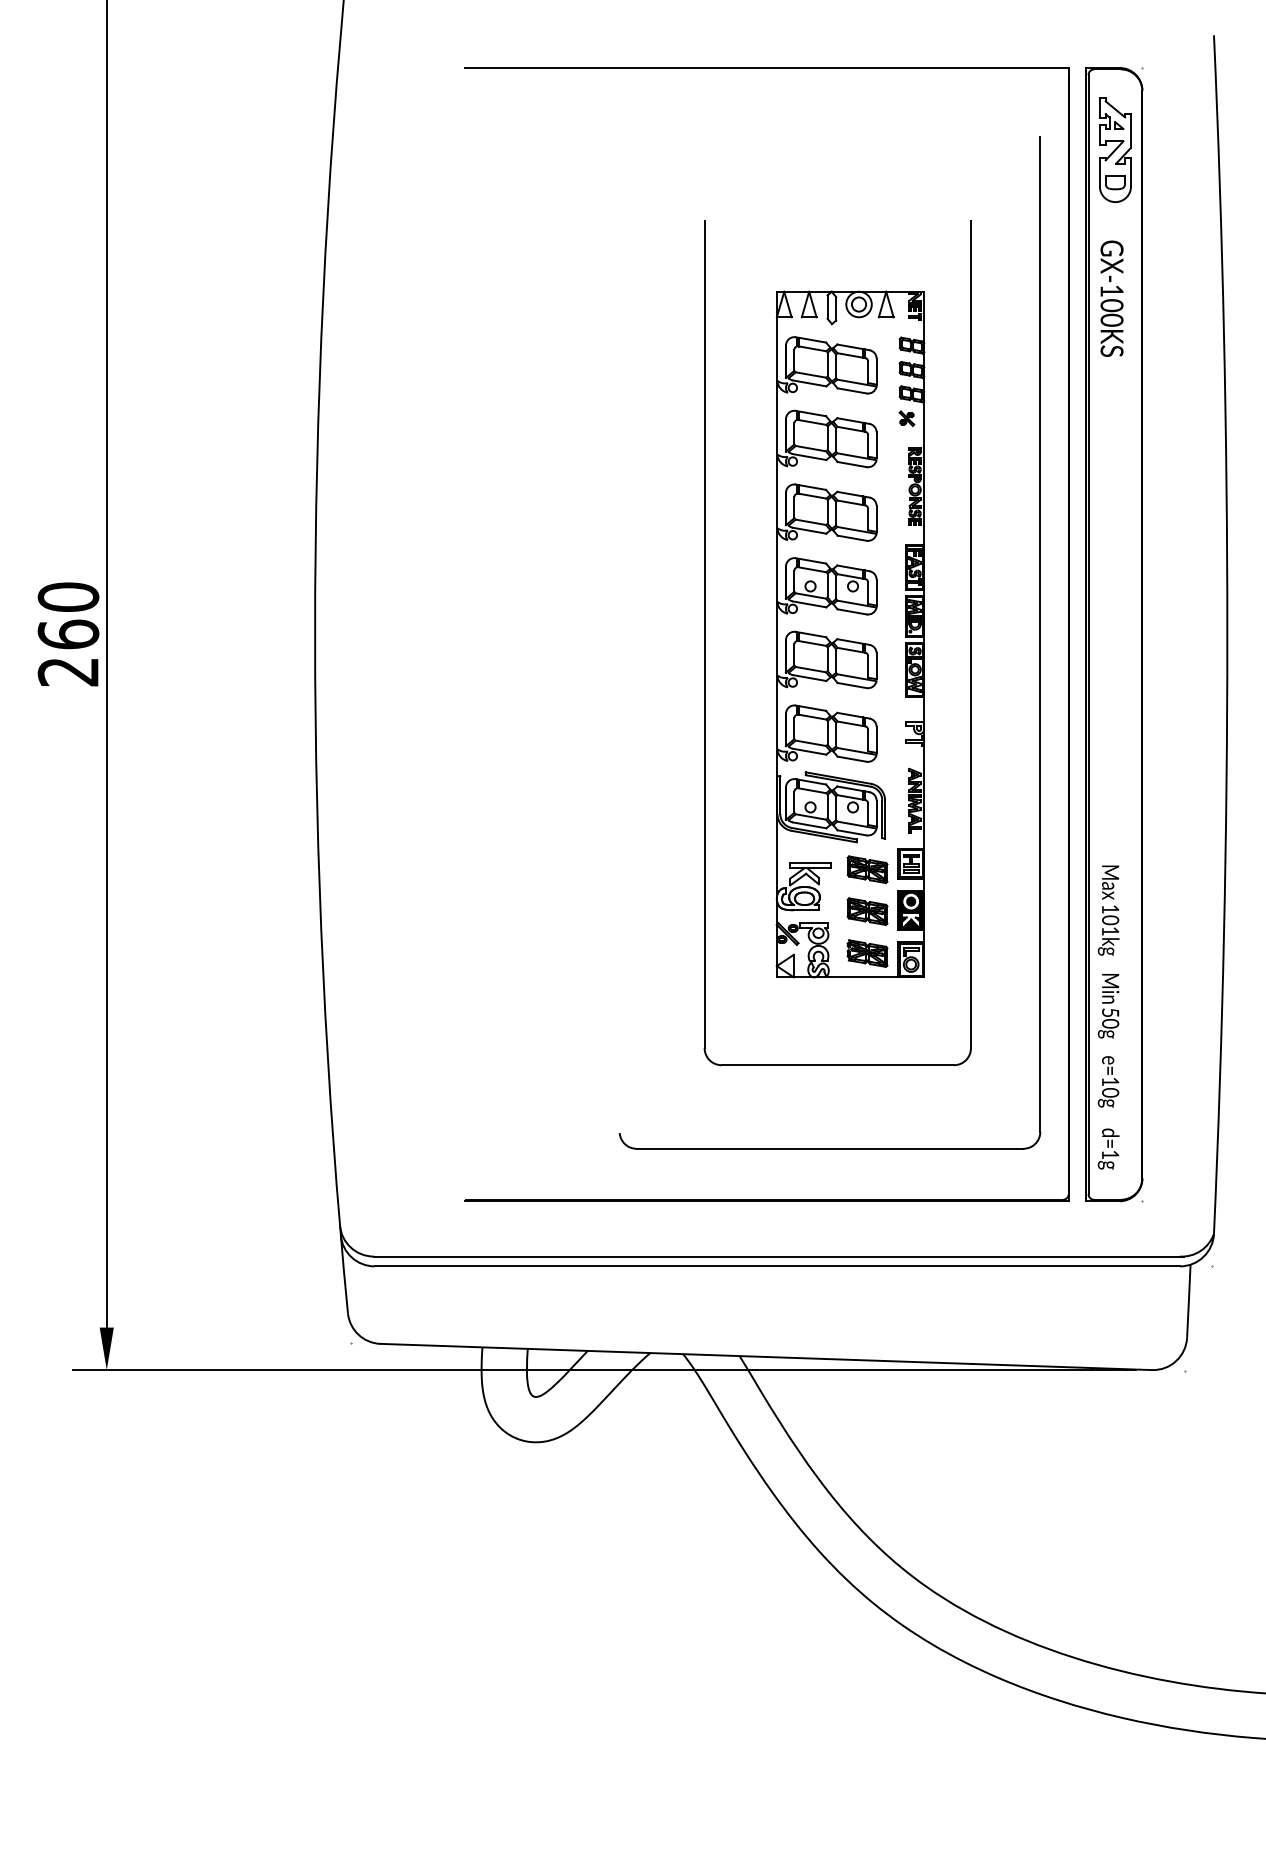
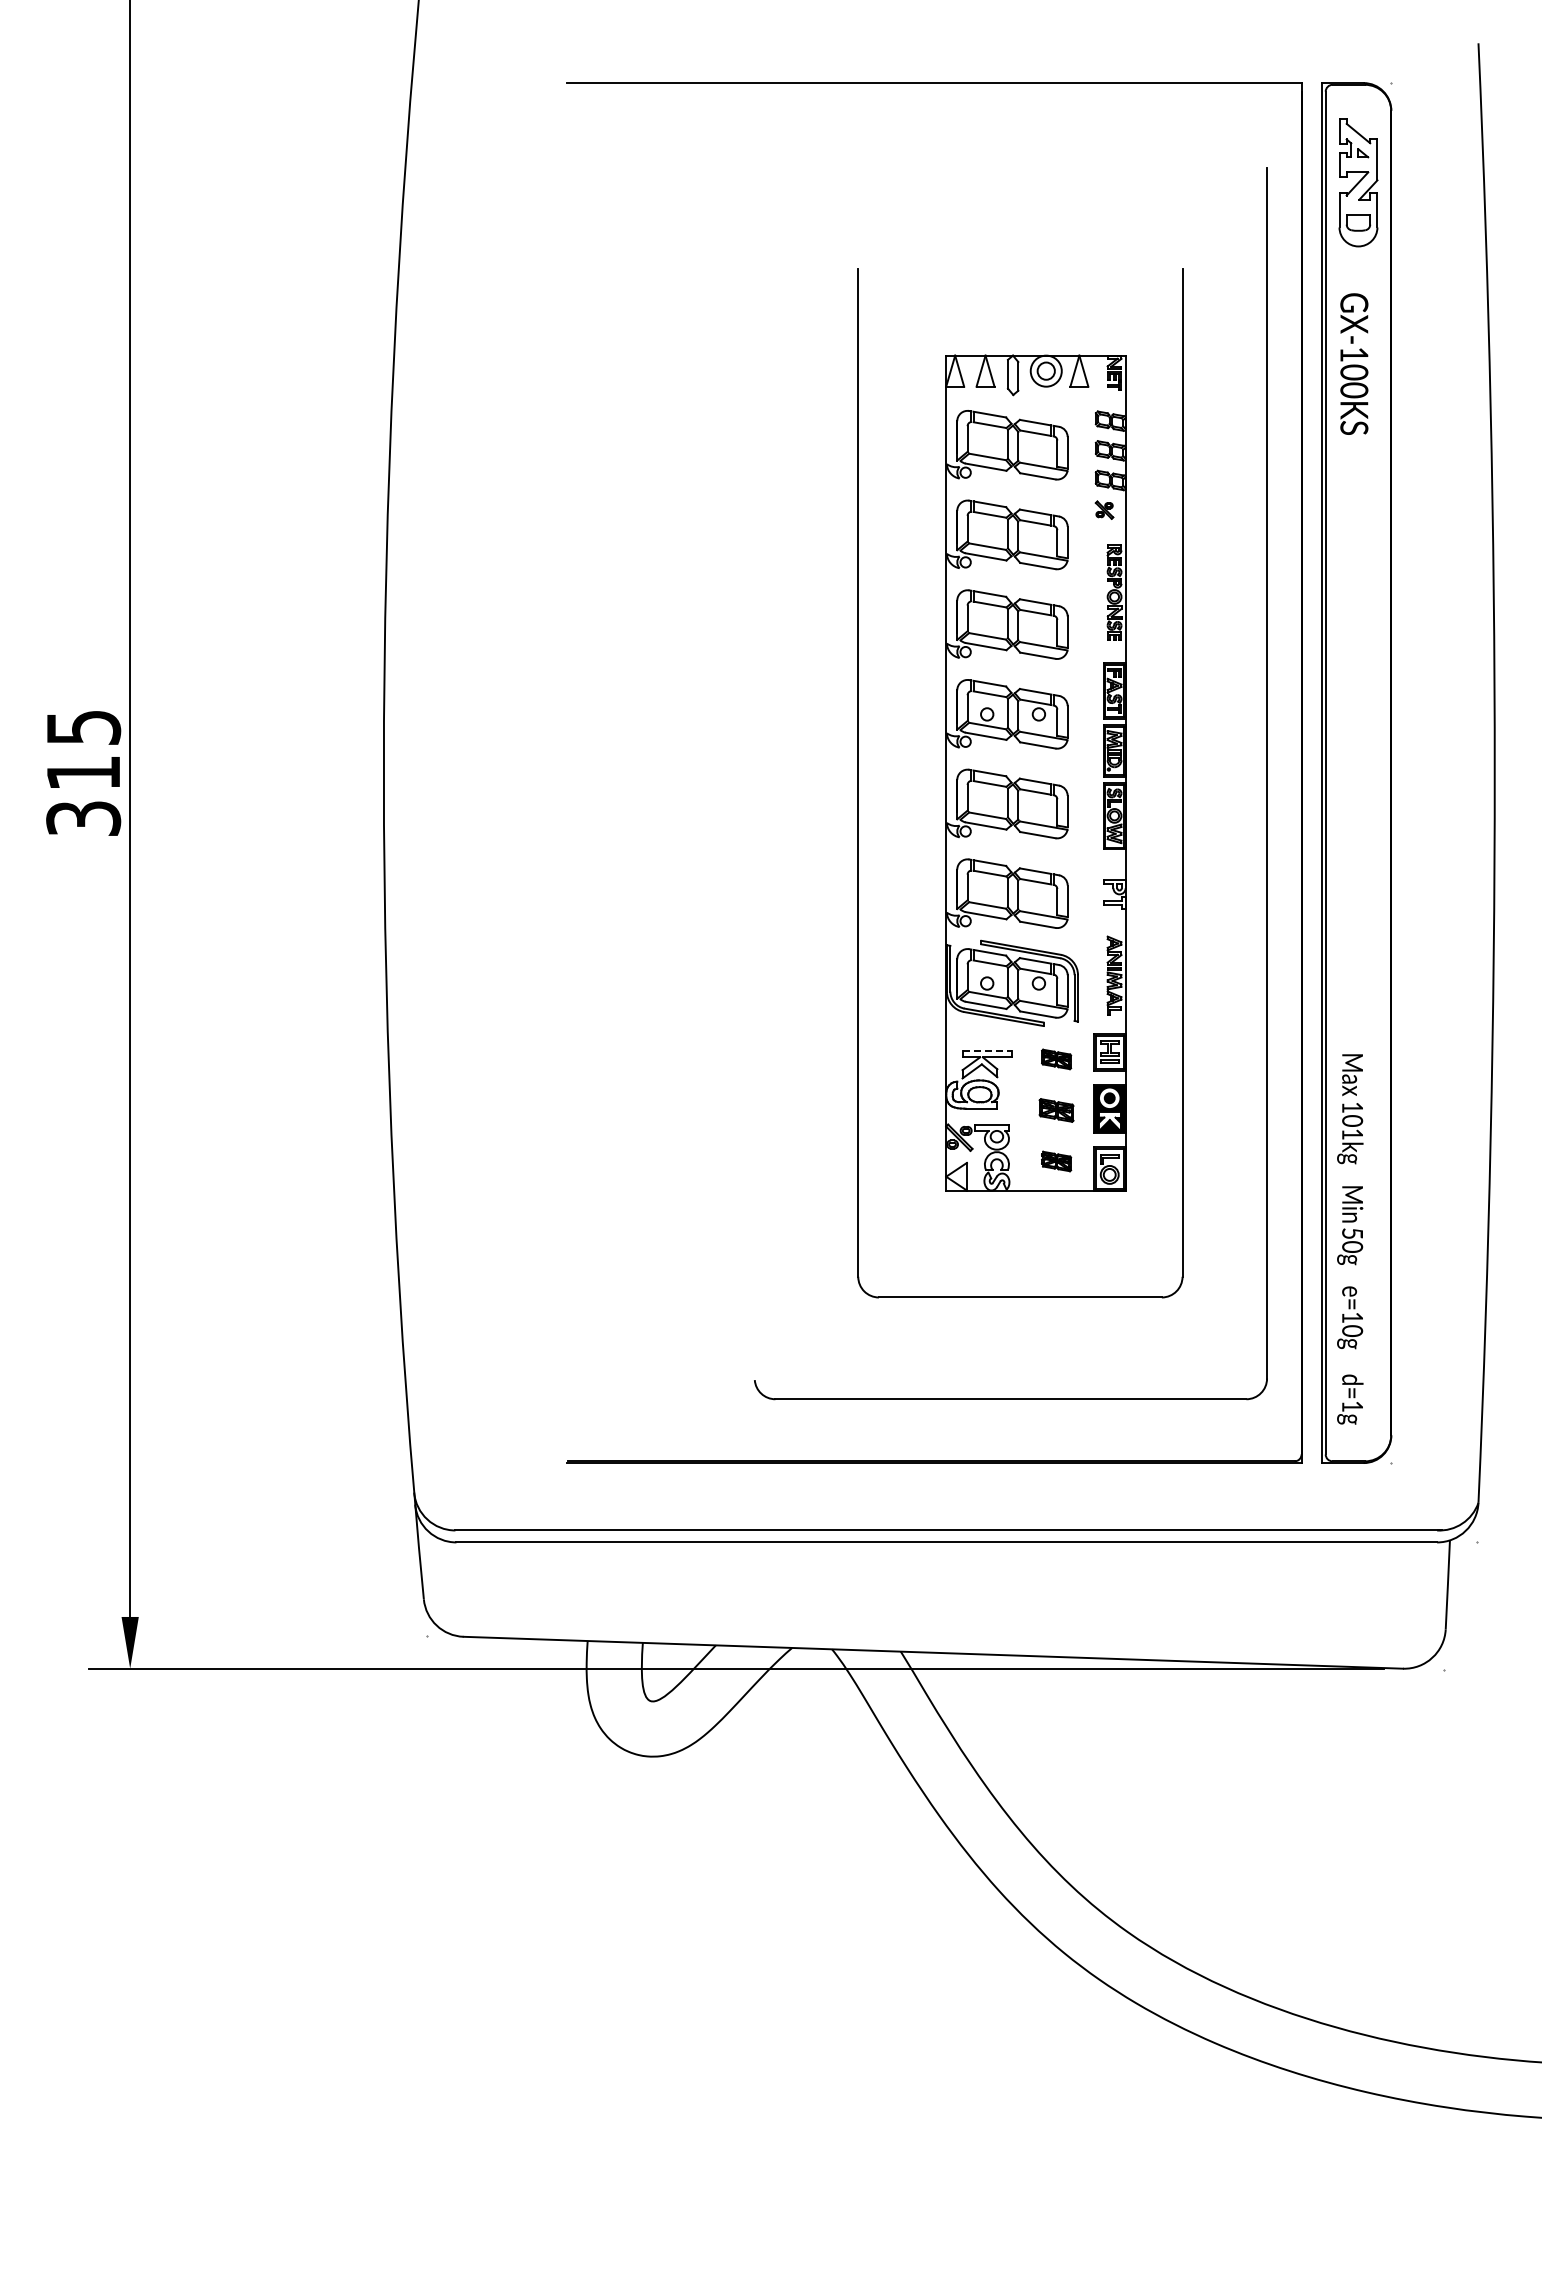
text: (68, 634) -> (83, 772), 260 -> 315
line: (810, 863) -> (987, 1051), solid -> dashed
part: (867, 869) -> (1056, 1059), size x0.6
part: (867, 911) -> (1056, 1110), size x0.7
part: (867, 953) -> (1056, 1161), size x0.6

